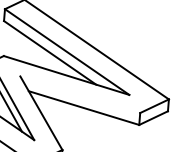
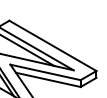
line: (80, 94) -> (45, 72), added

